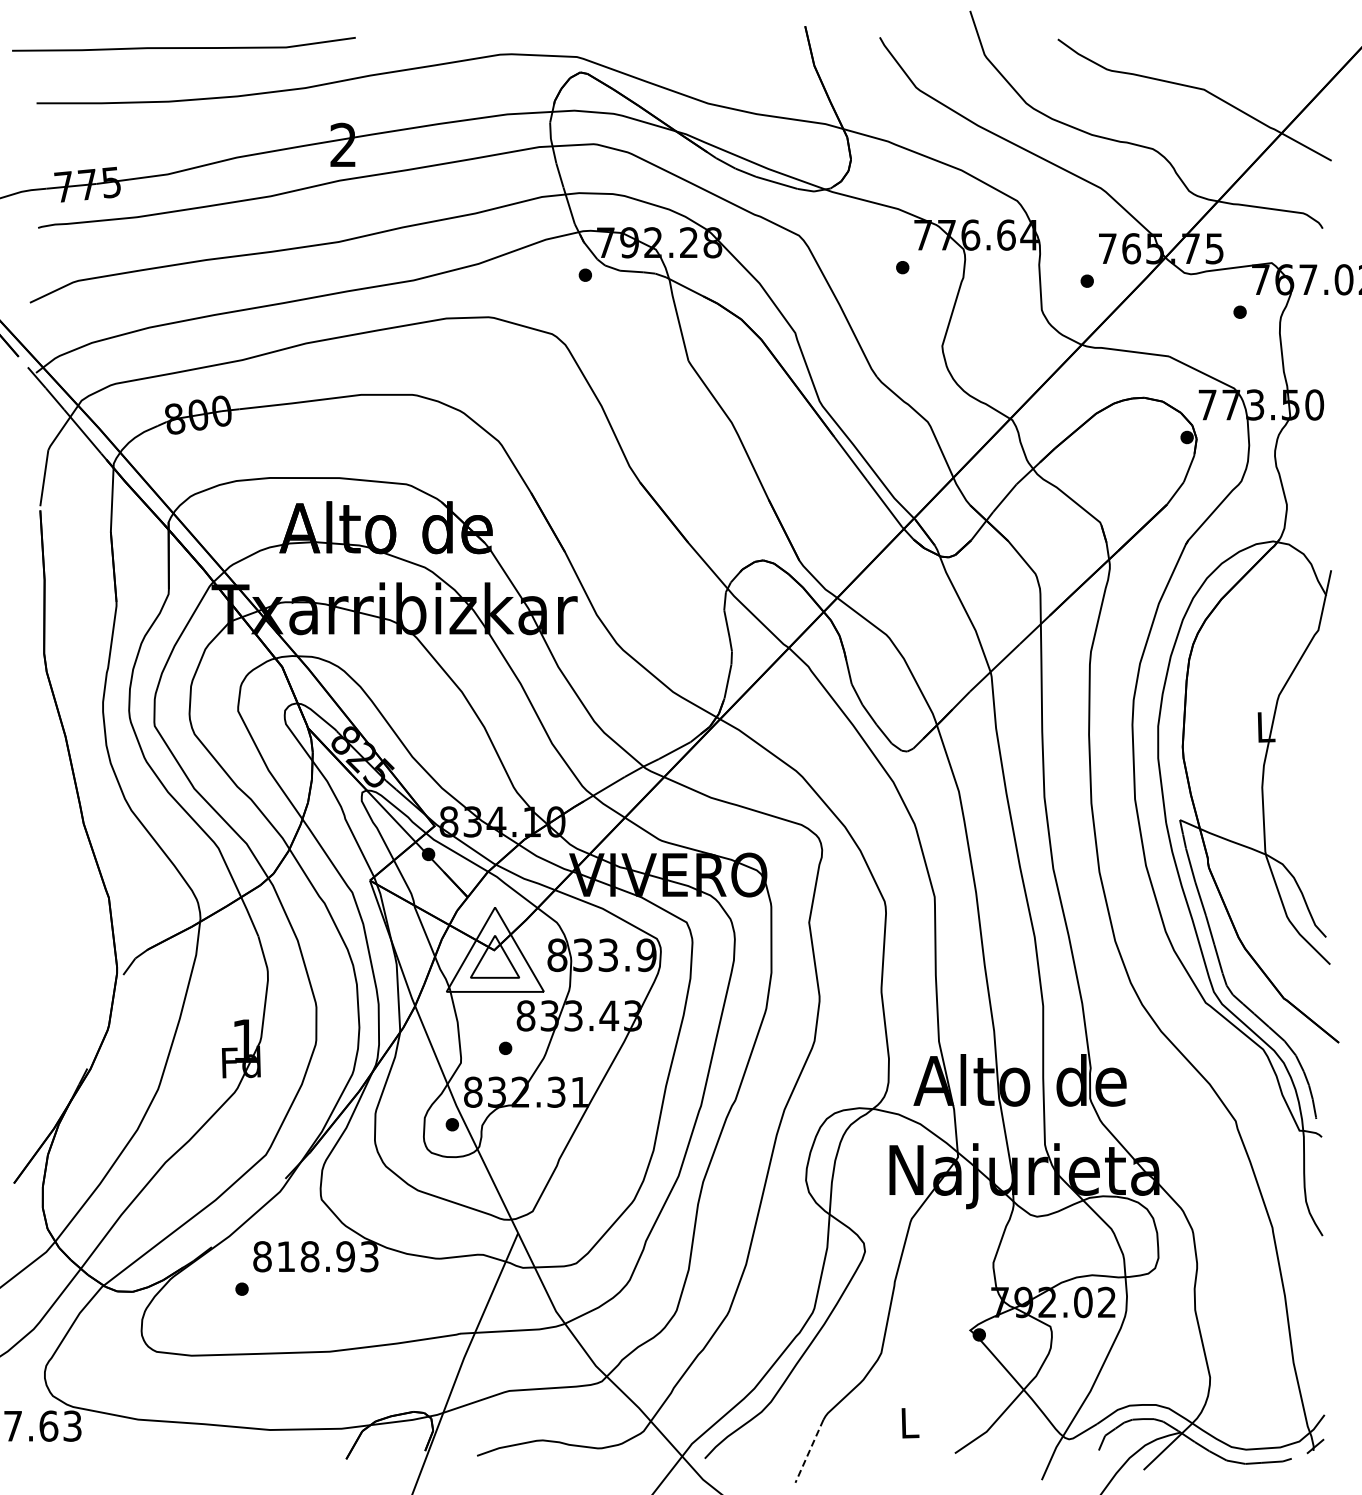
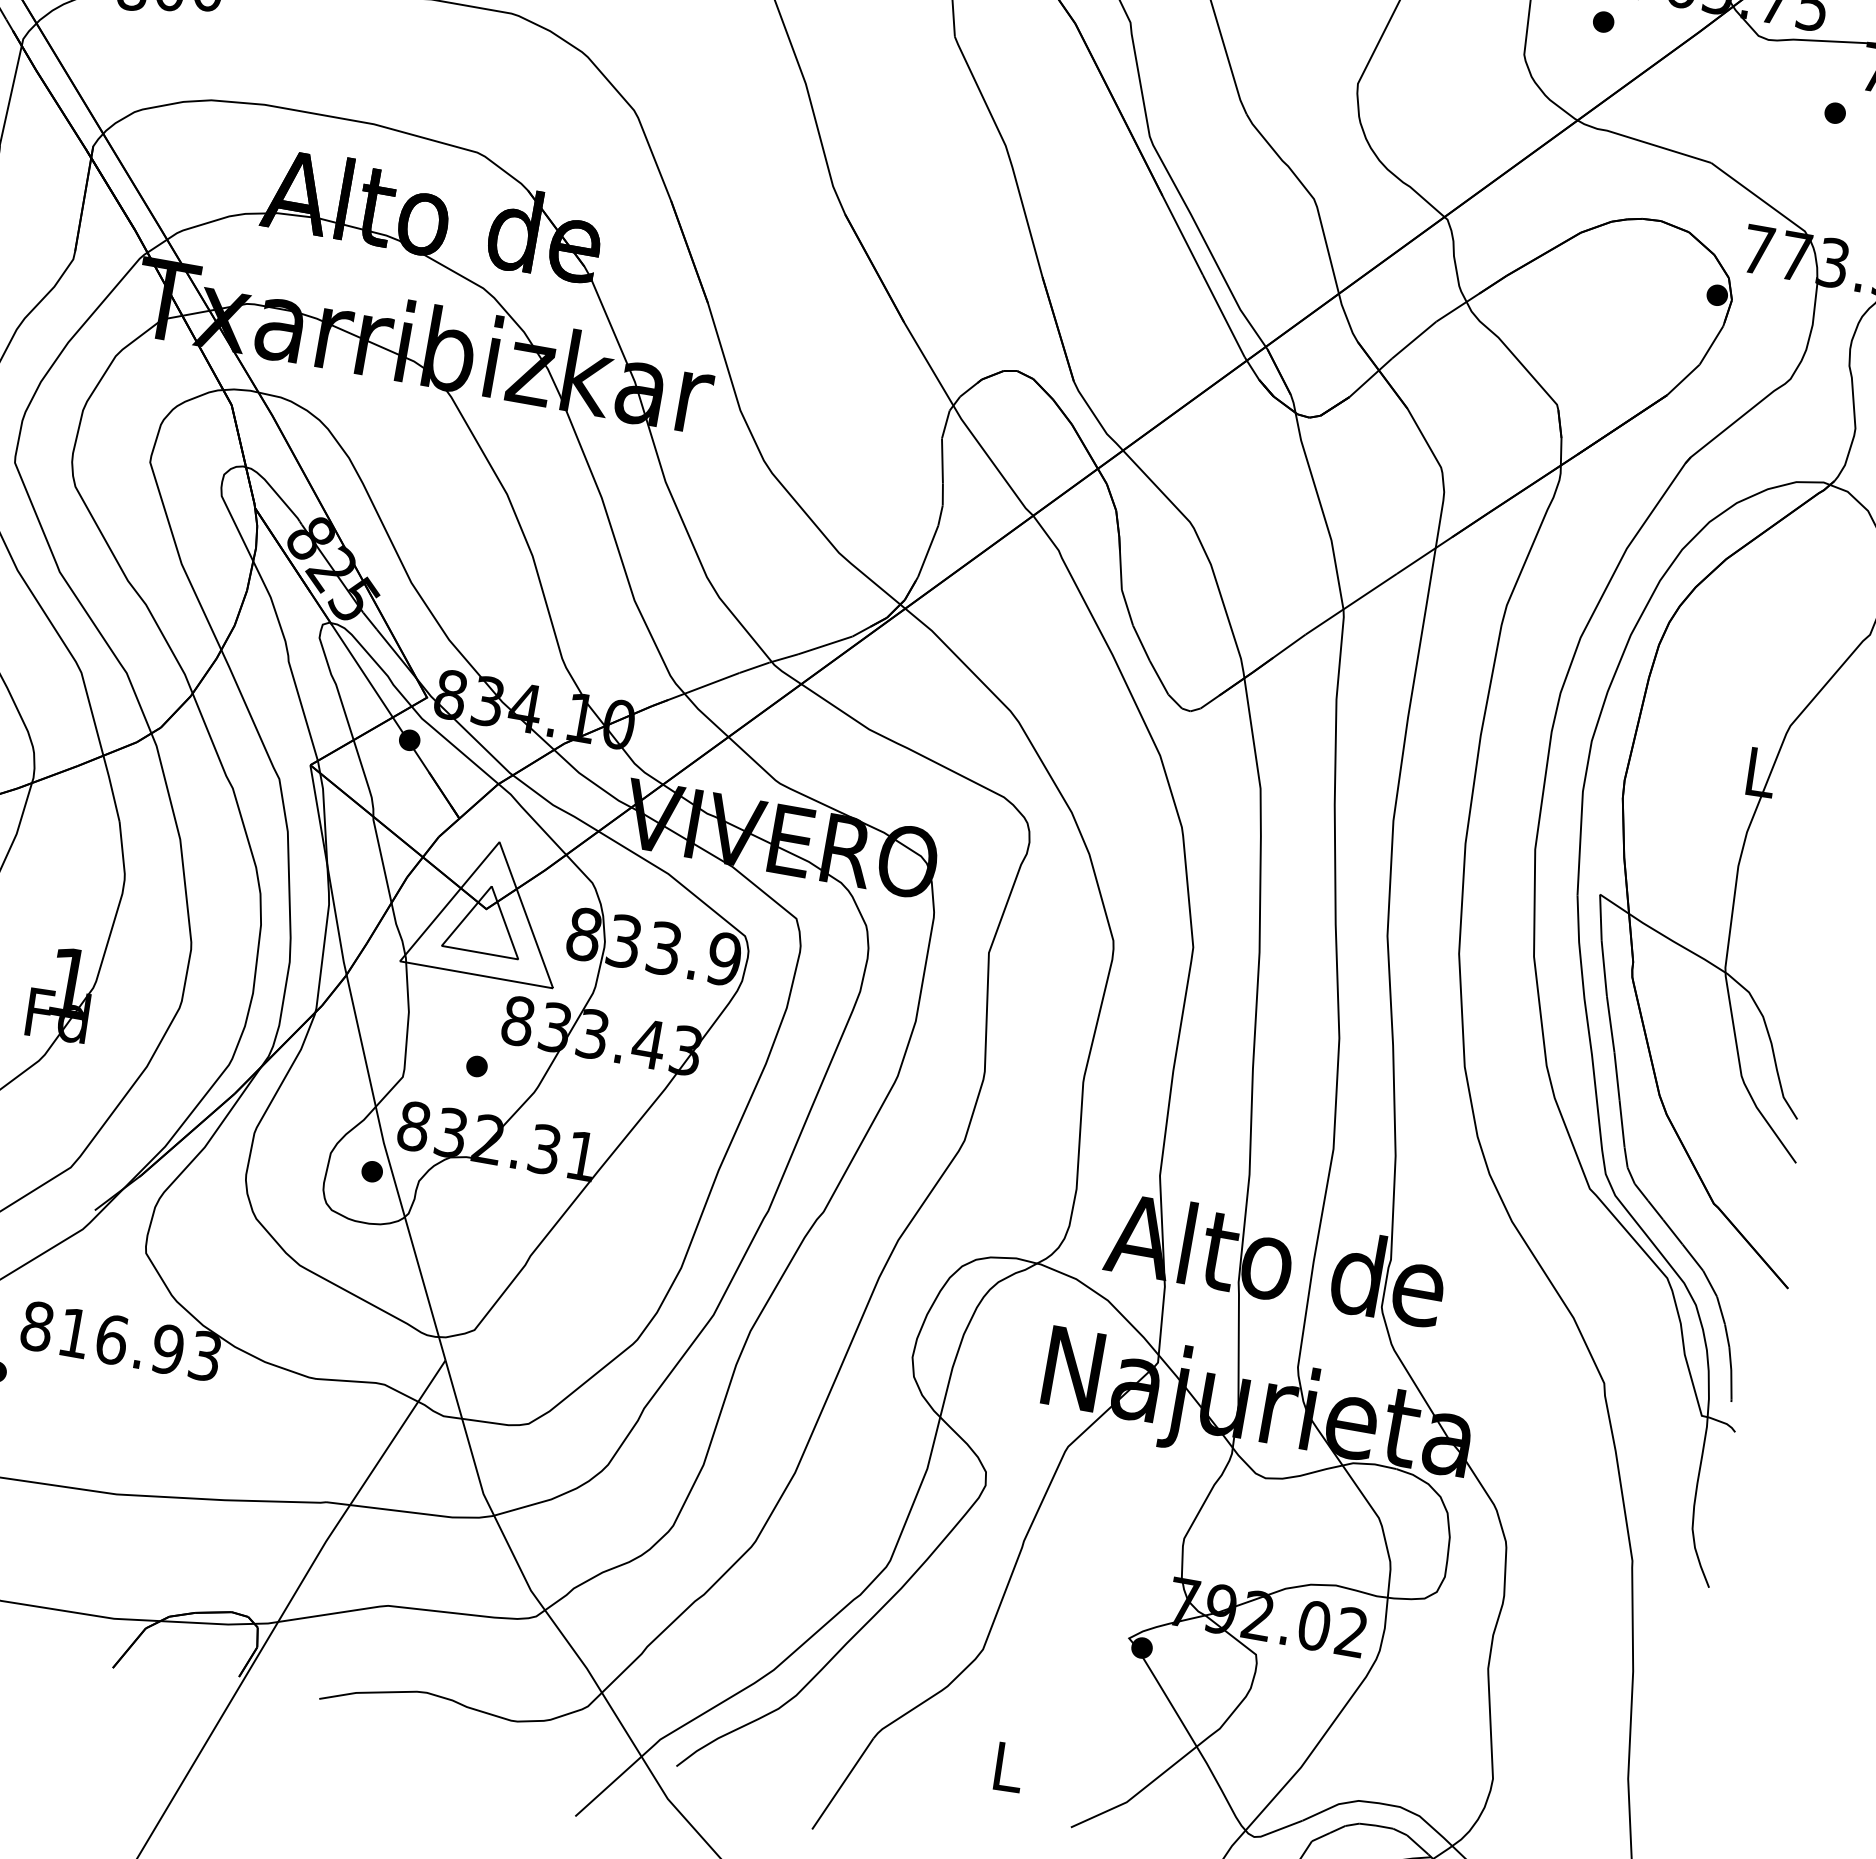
text: (309, 1256) -> (111, 1339), 818.93 -> 816.93
line: (809, 1451) -> (842, 1784), dashed -> solid

